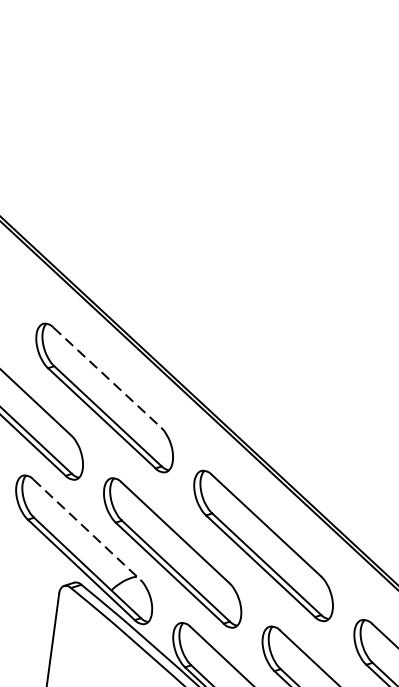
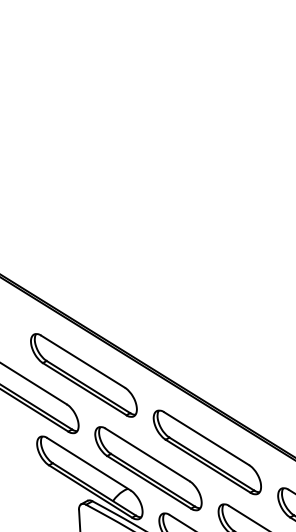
line: (107, 377) -> (83, 361), dashed -> solid
line: (87, 530) -> (89, 464), dashed -> solid

